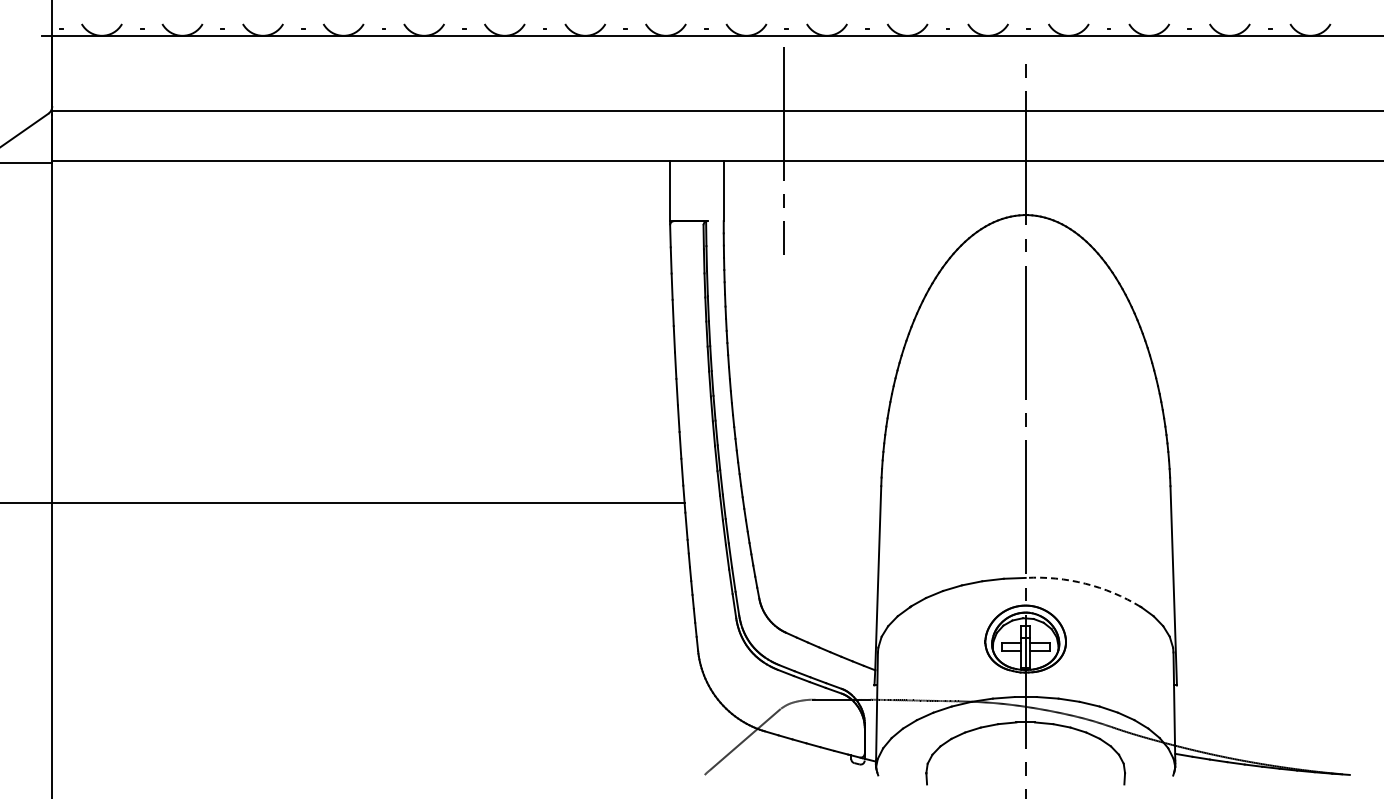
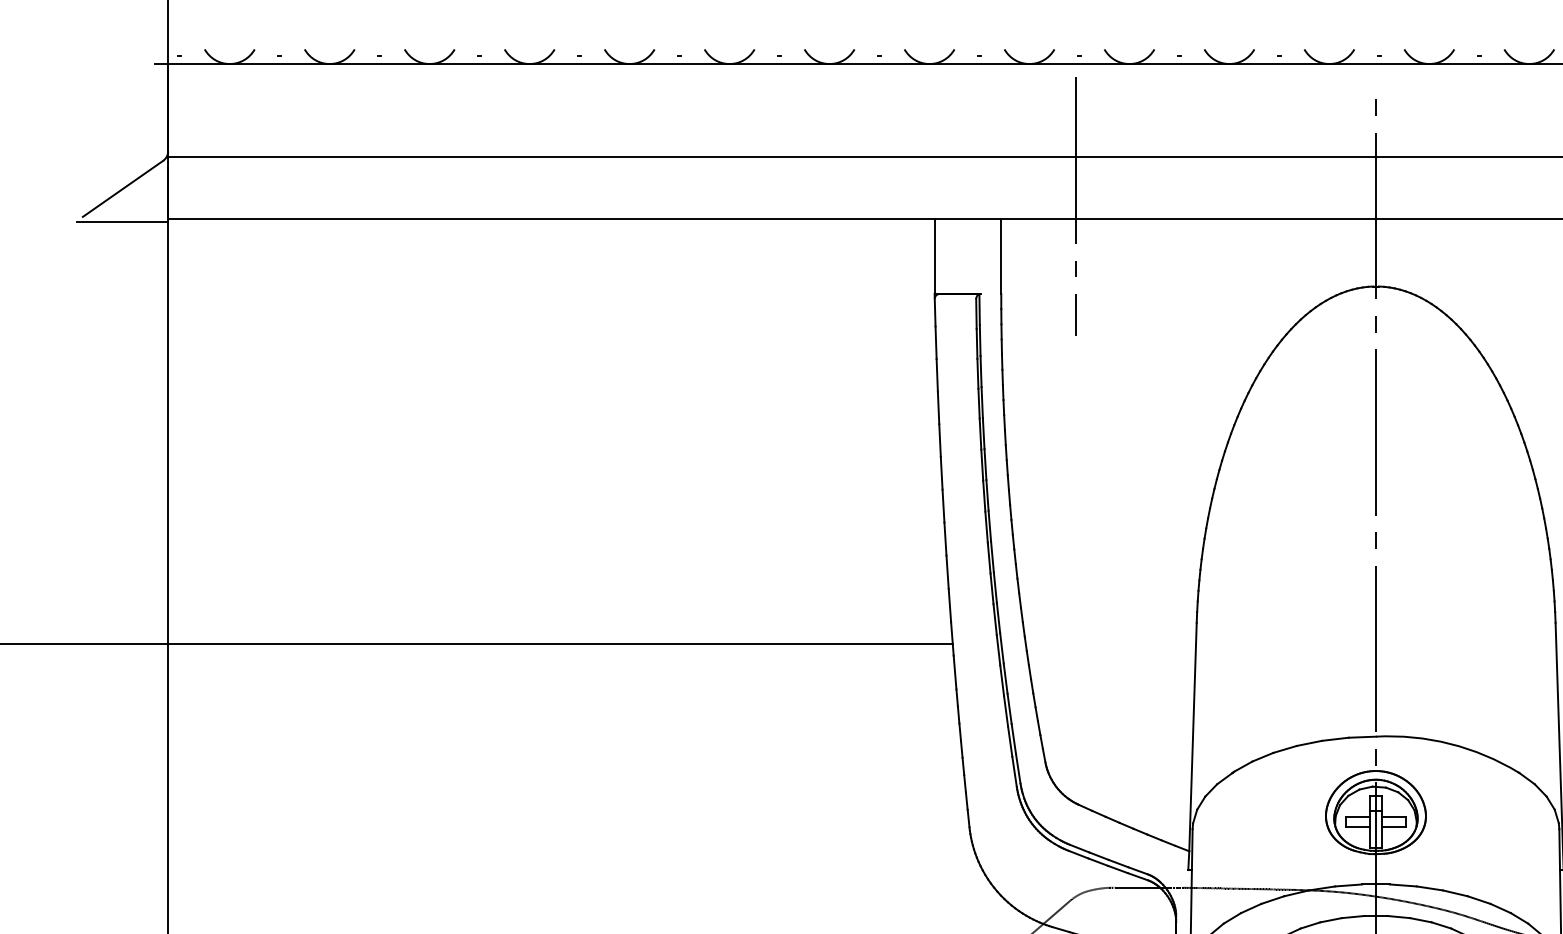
arc: (1085, 583) -> (1450, 743), dashed -> solid

